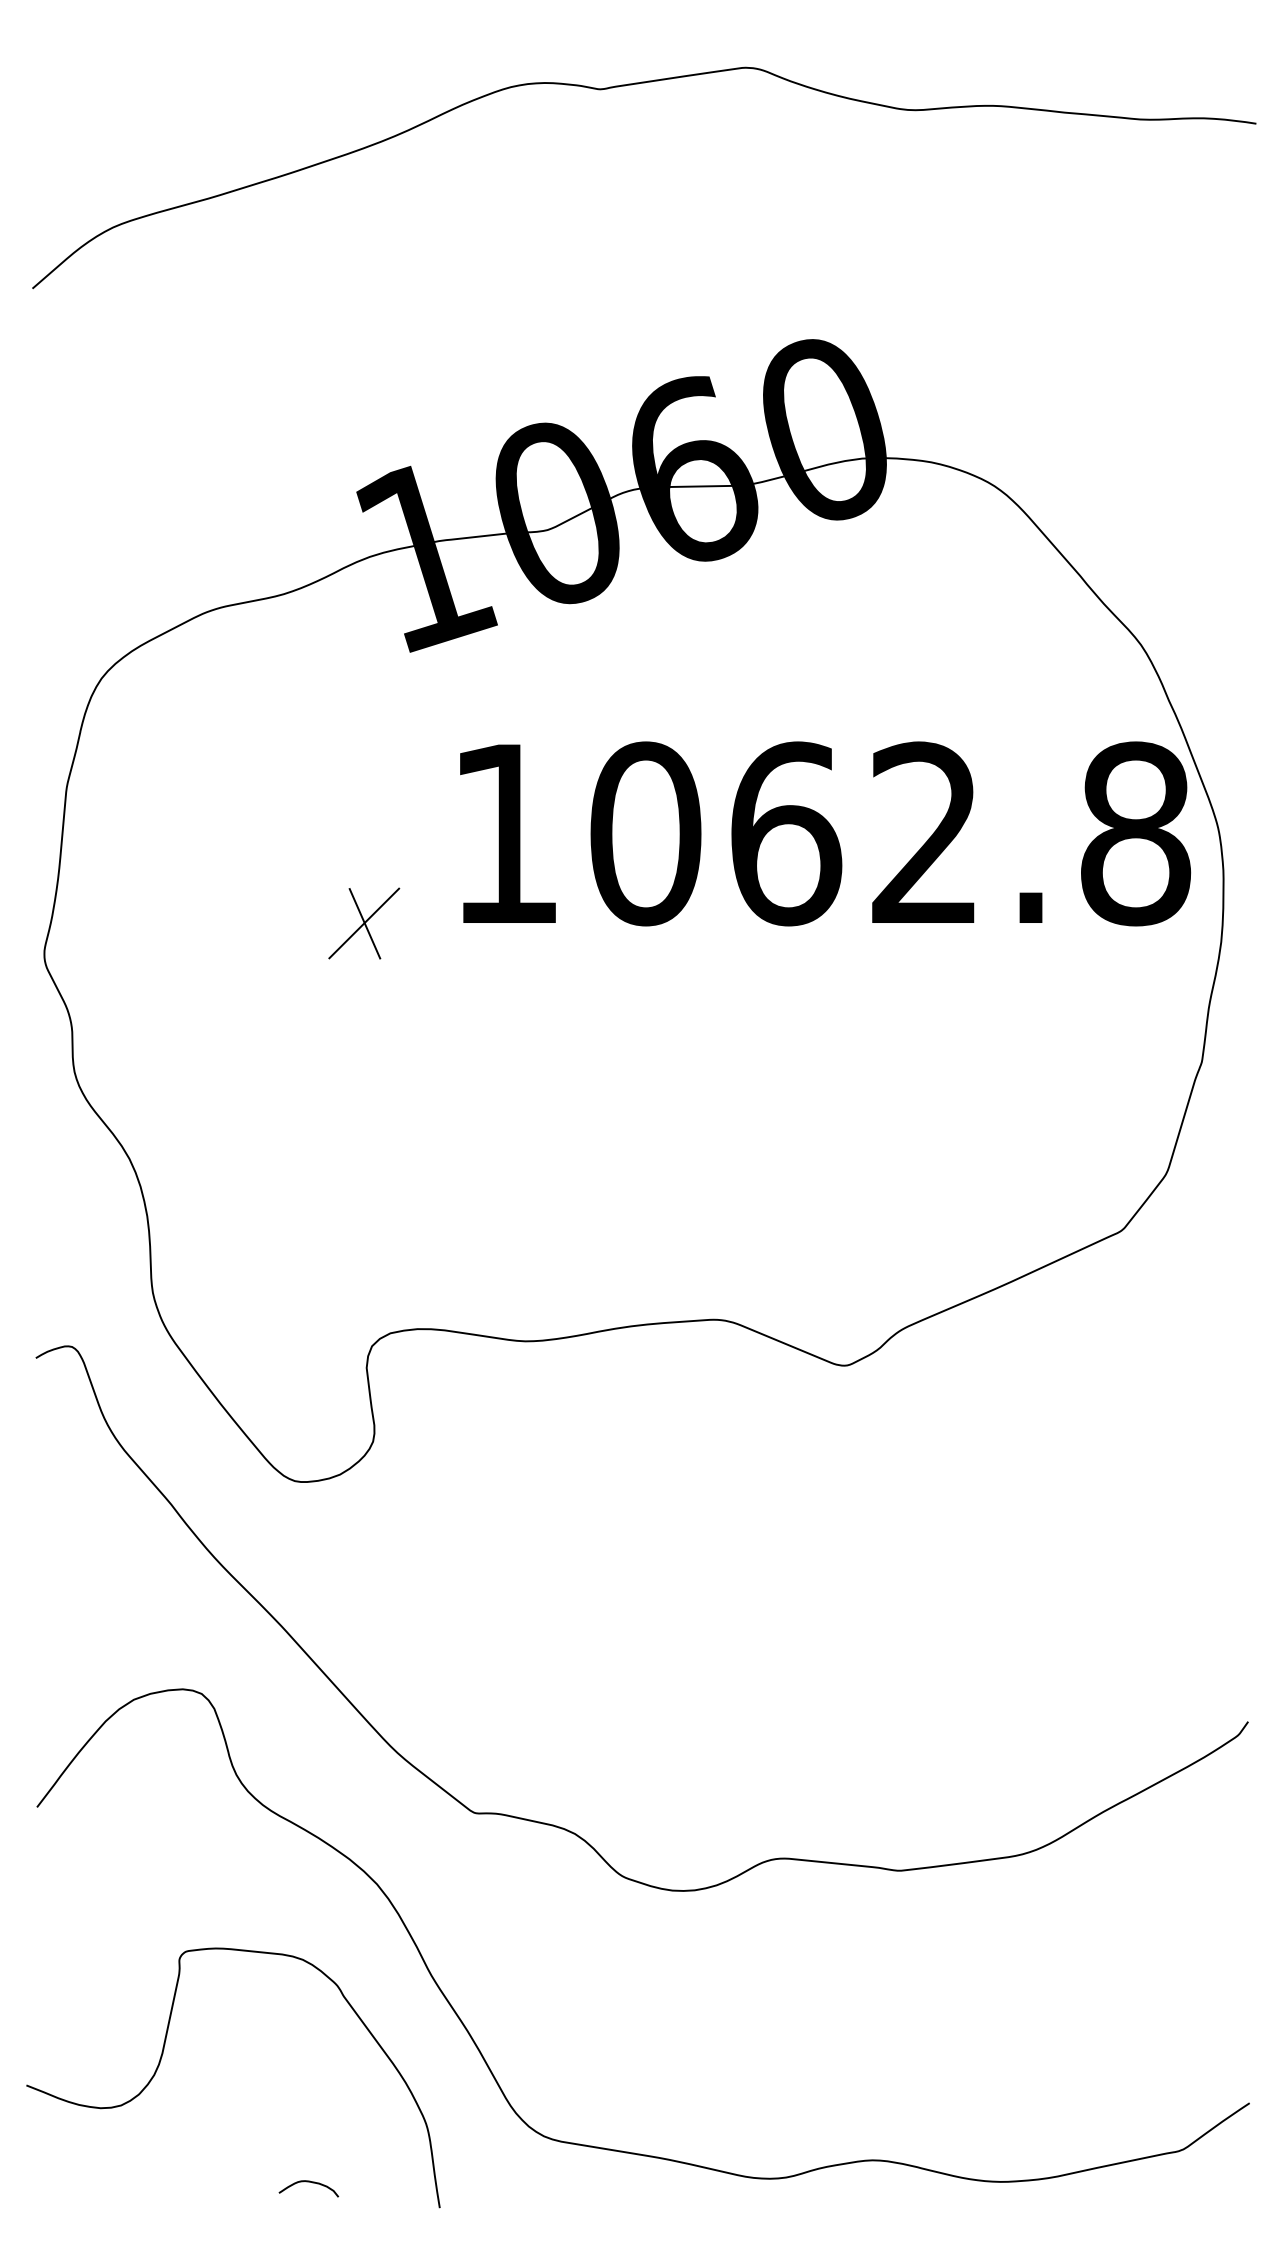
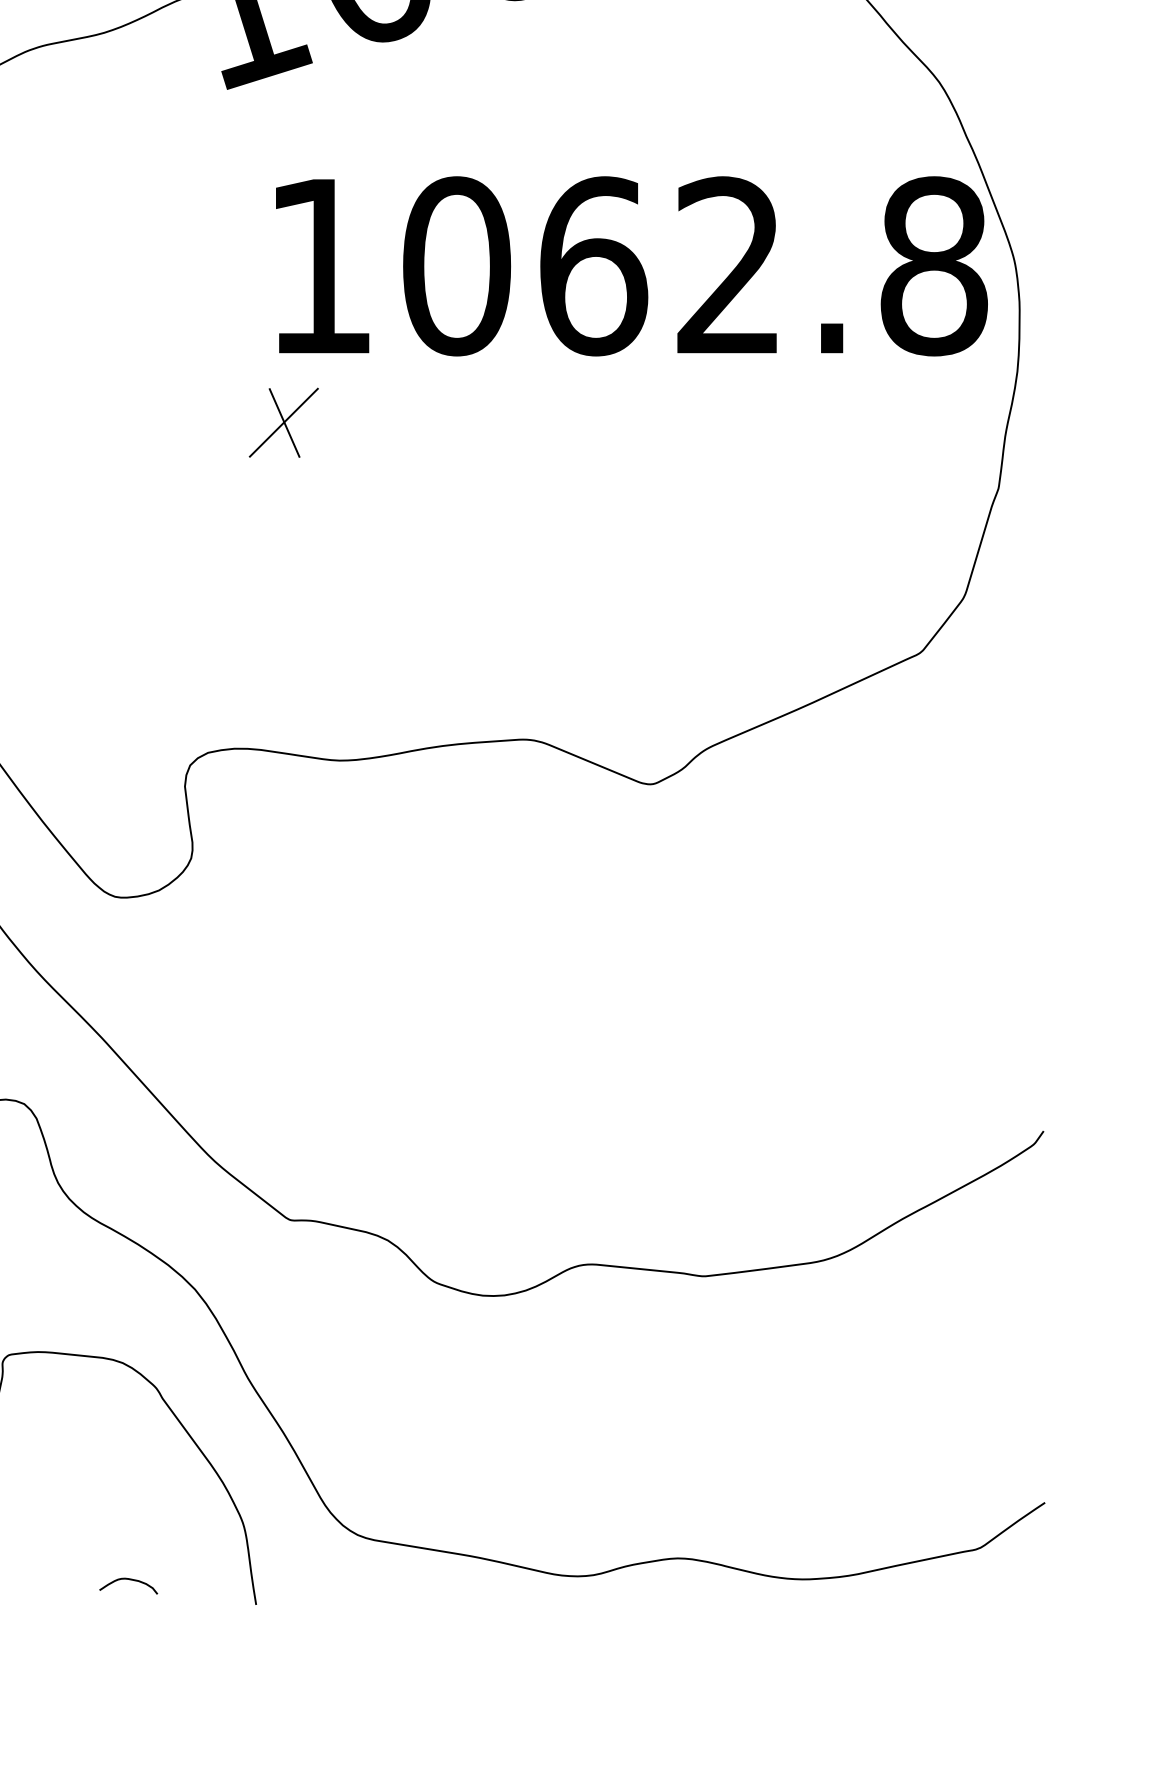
part: (364, 923) -> (284, 422), moved

